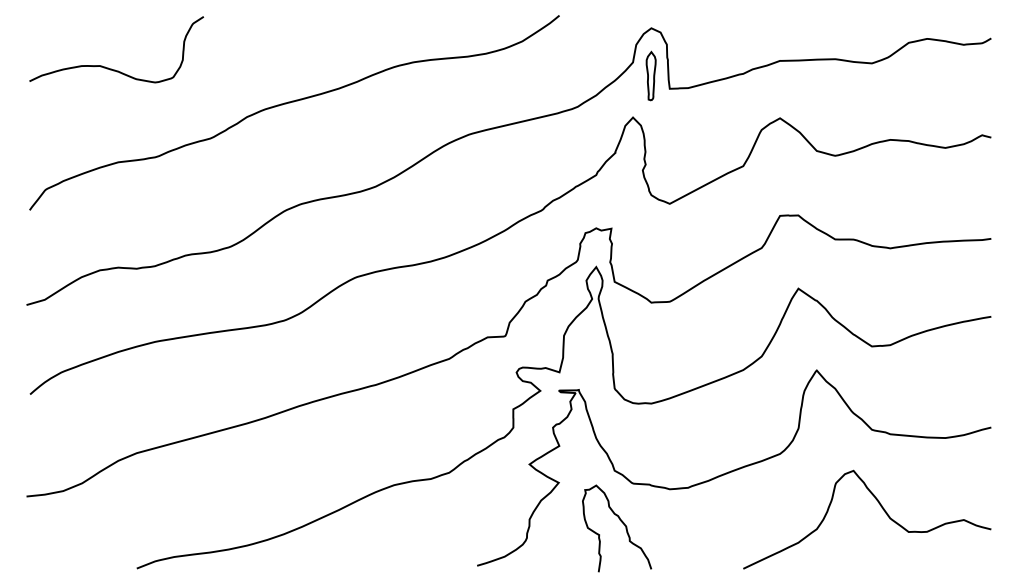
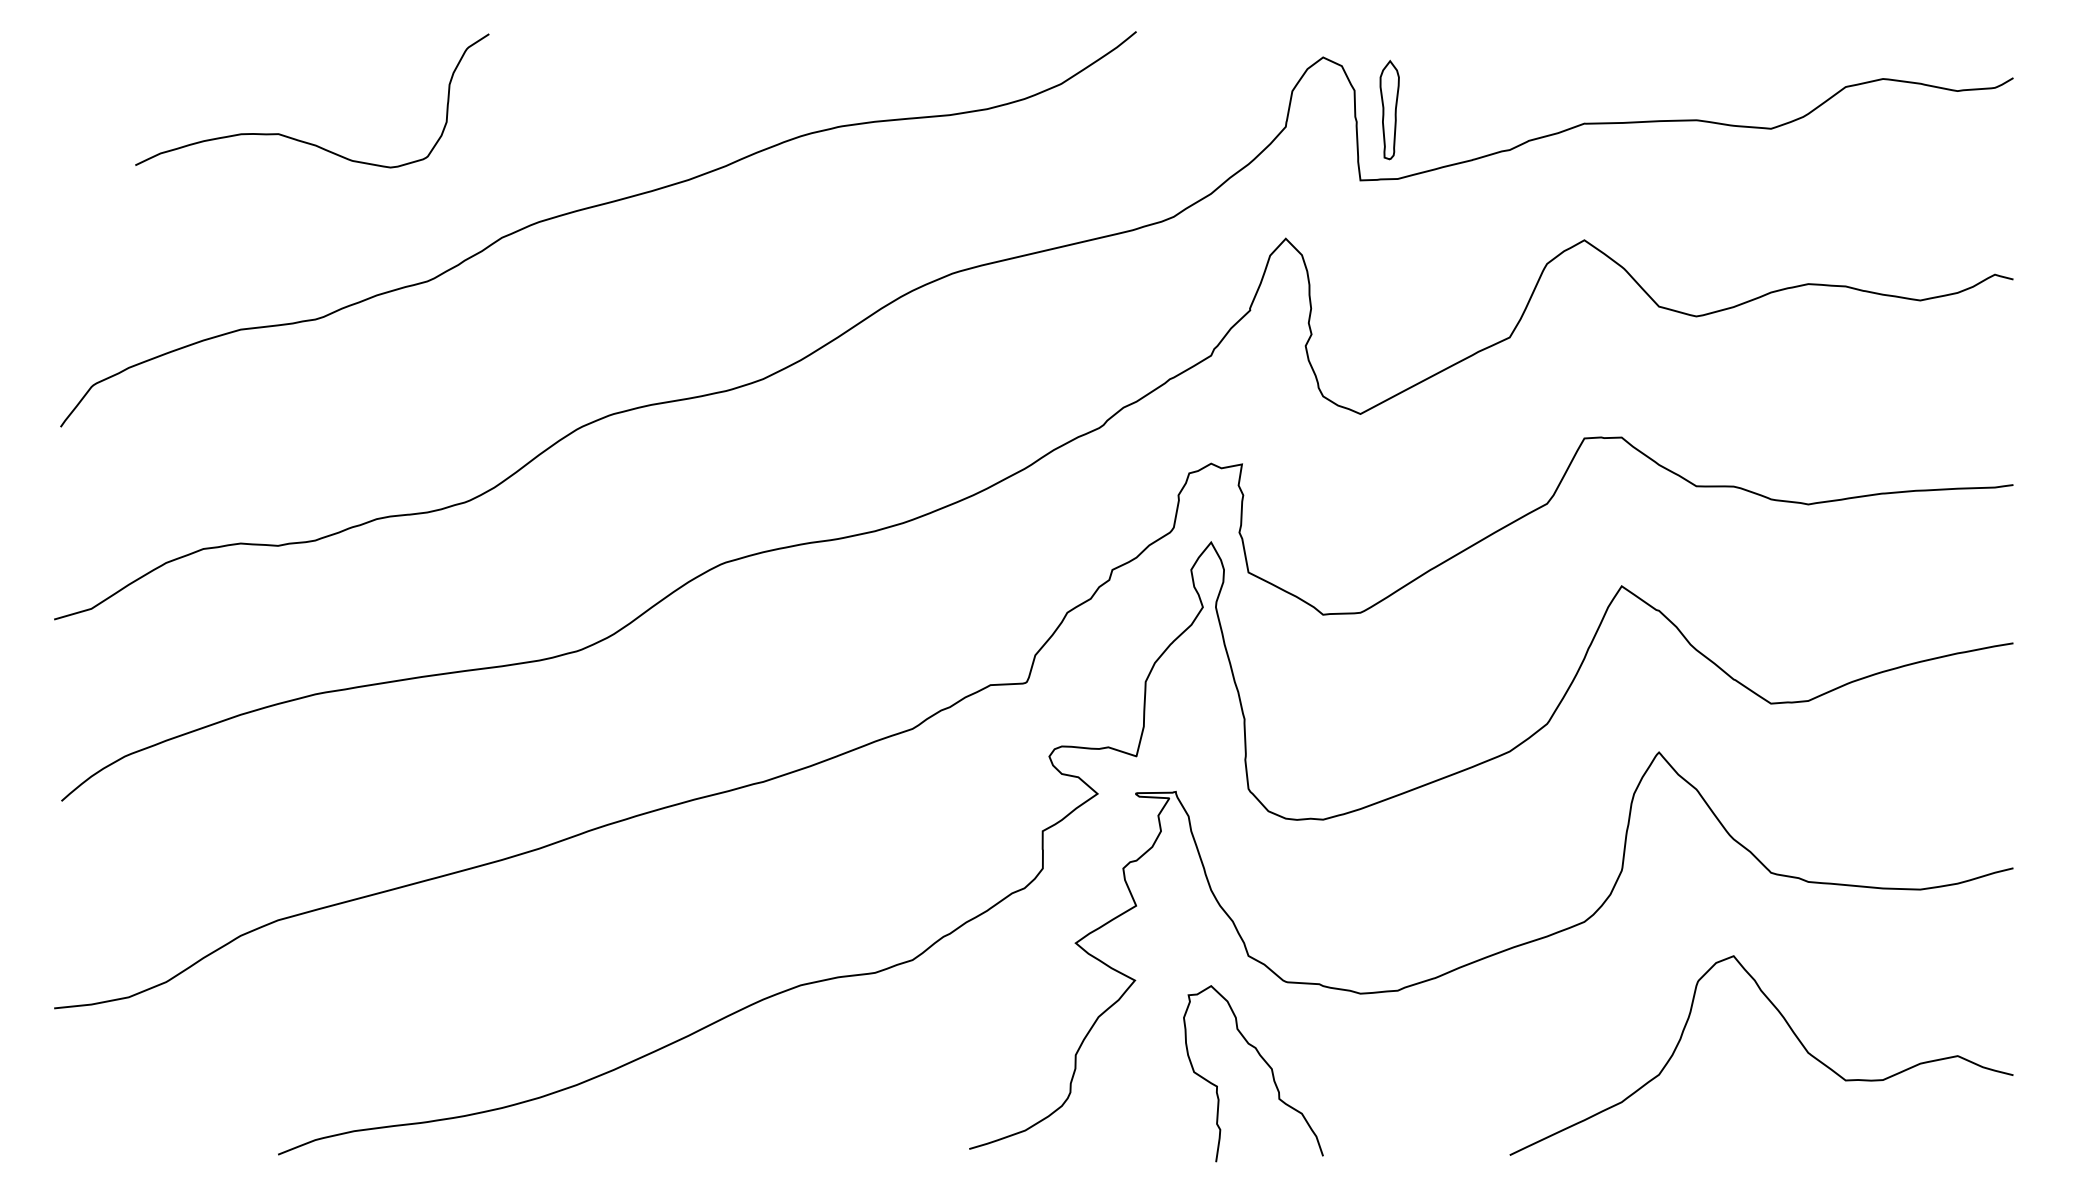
curve: (111, 68) -> (301, 139), moved
part: (650, 75) -> (1388, 108), moved

